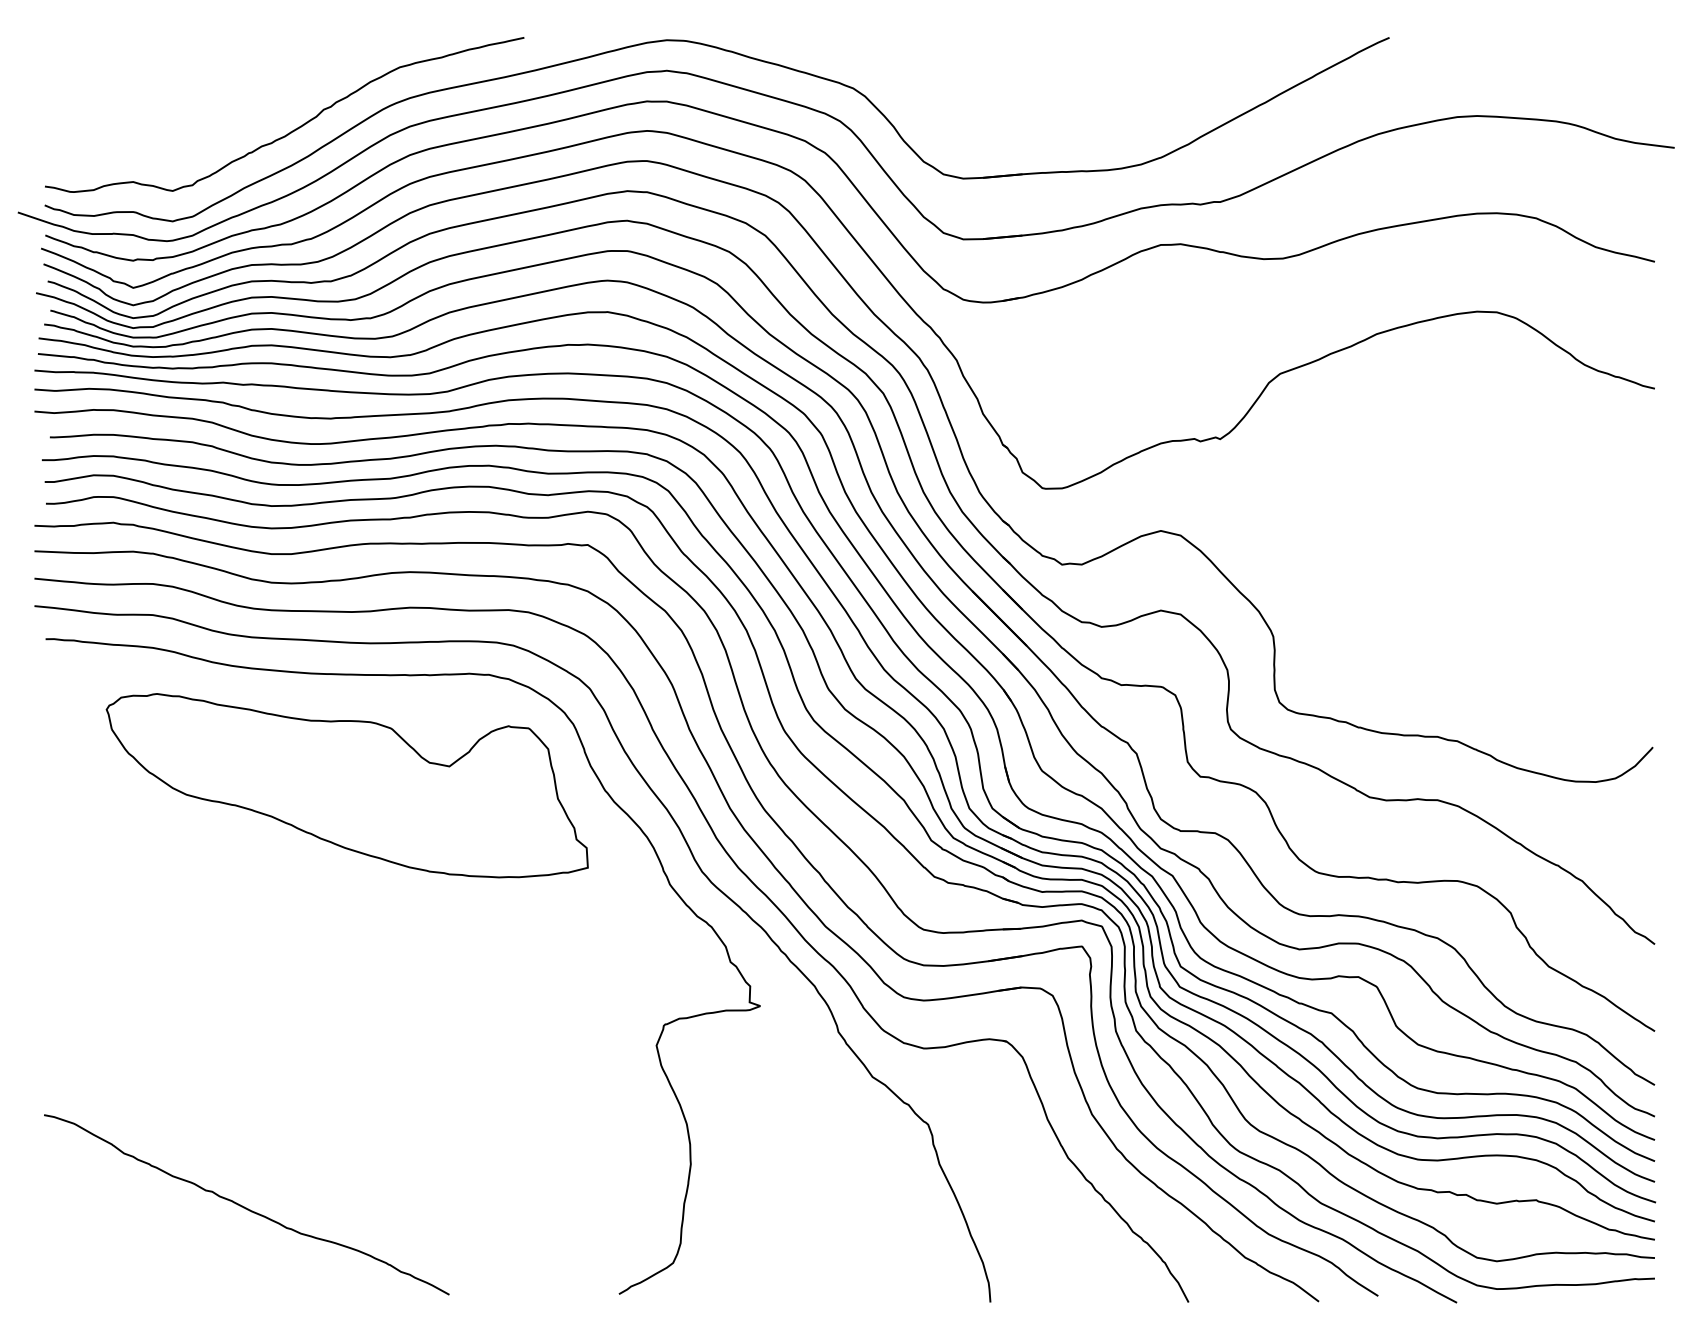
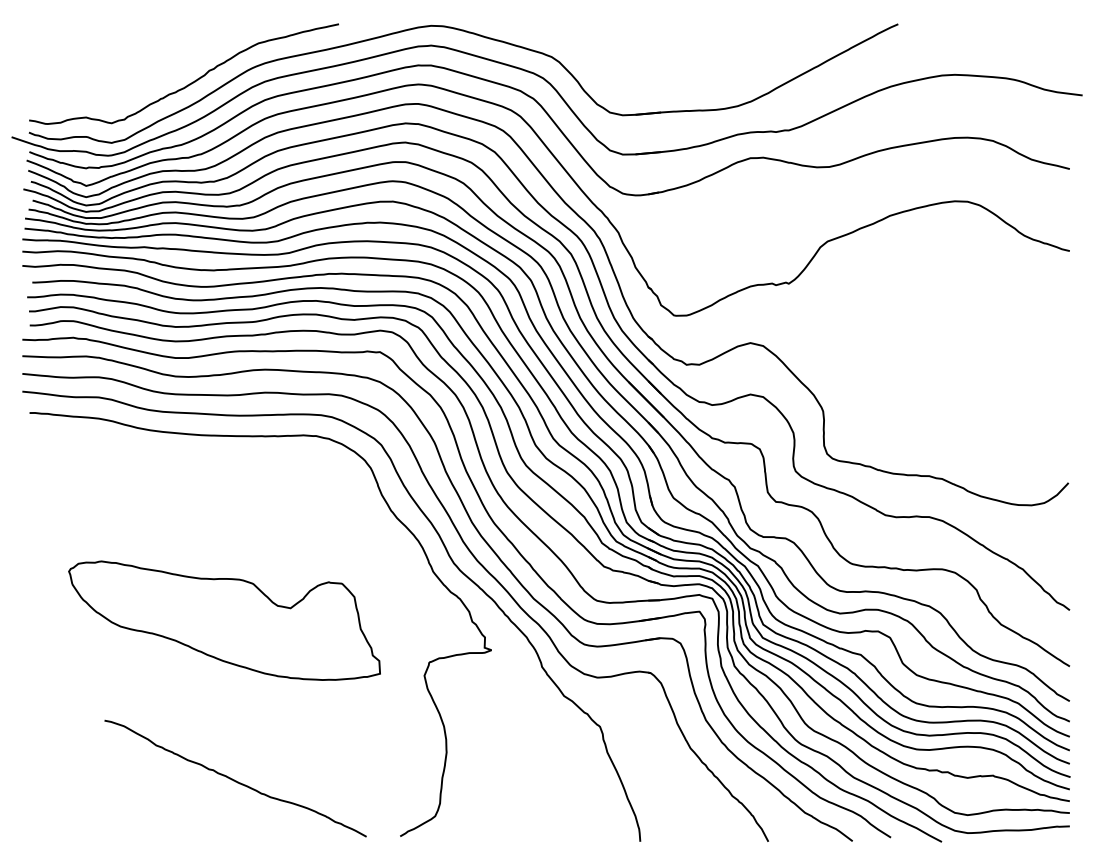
part: (347, 785) -> (224, 620), moved
curve: (245, 1206) -> (234, 779), moved

